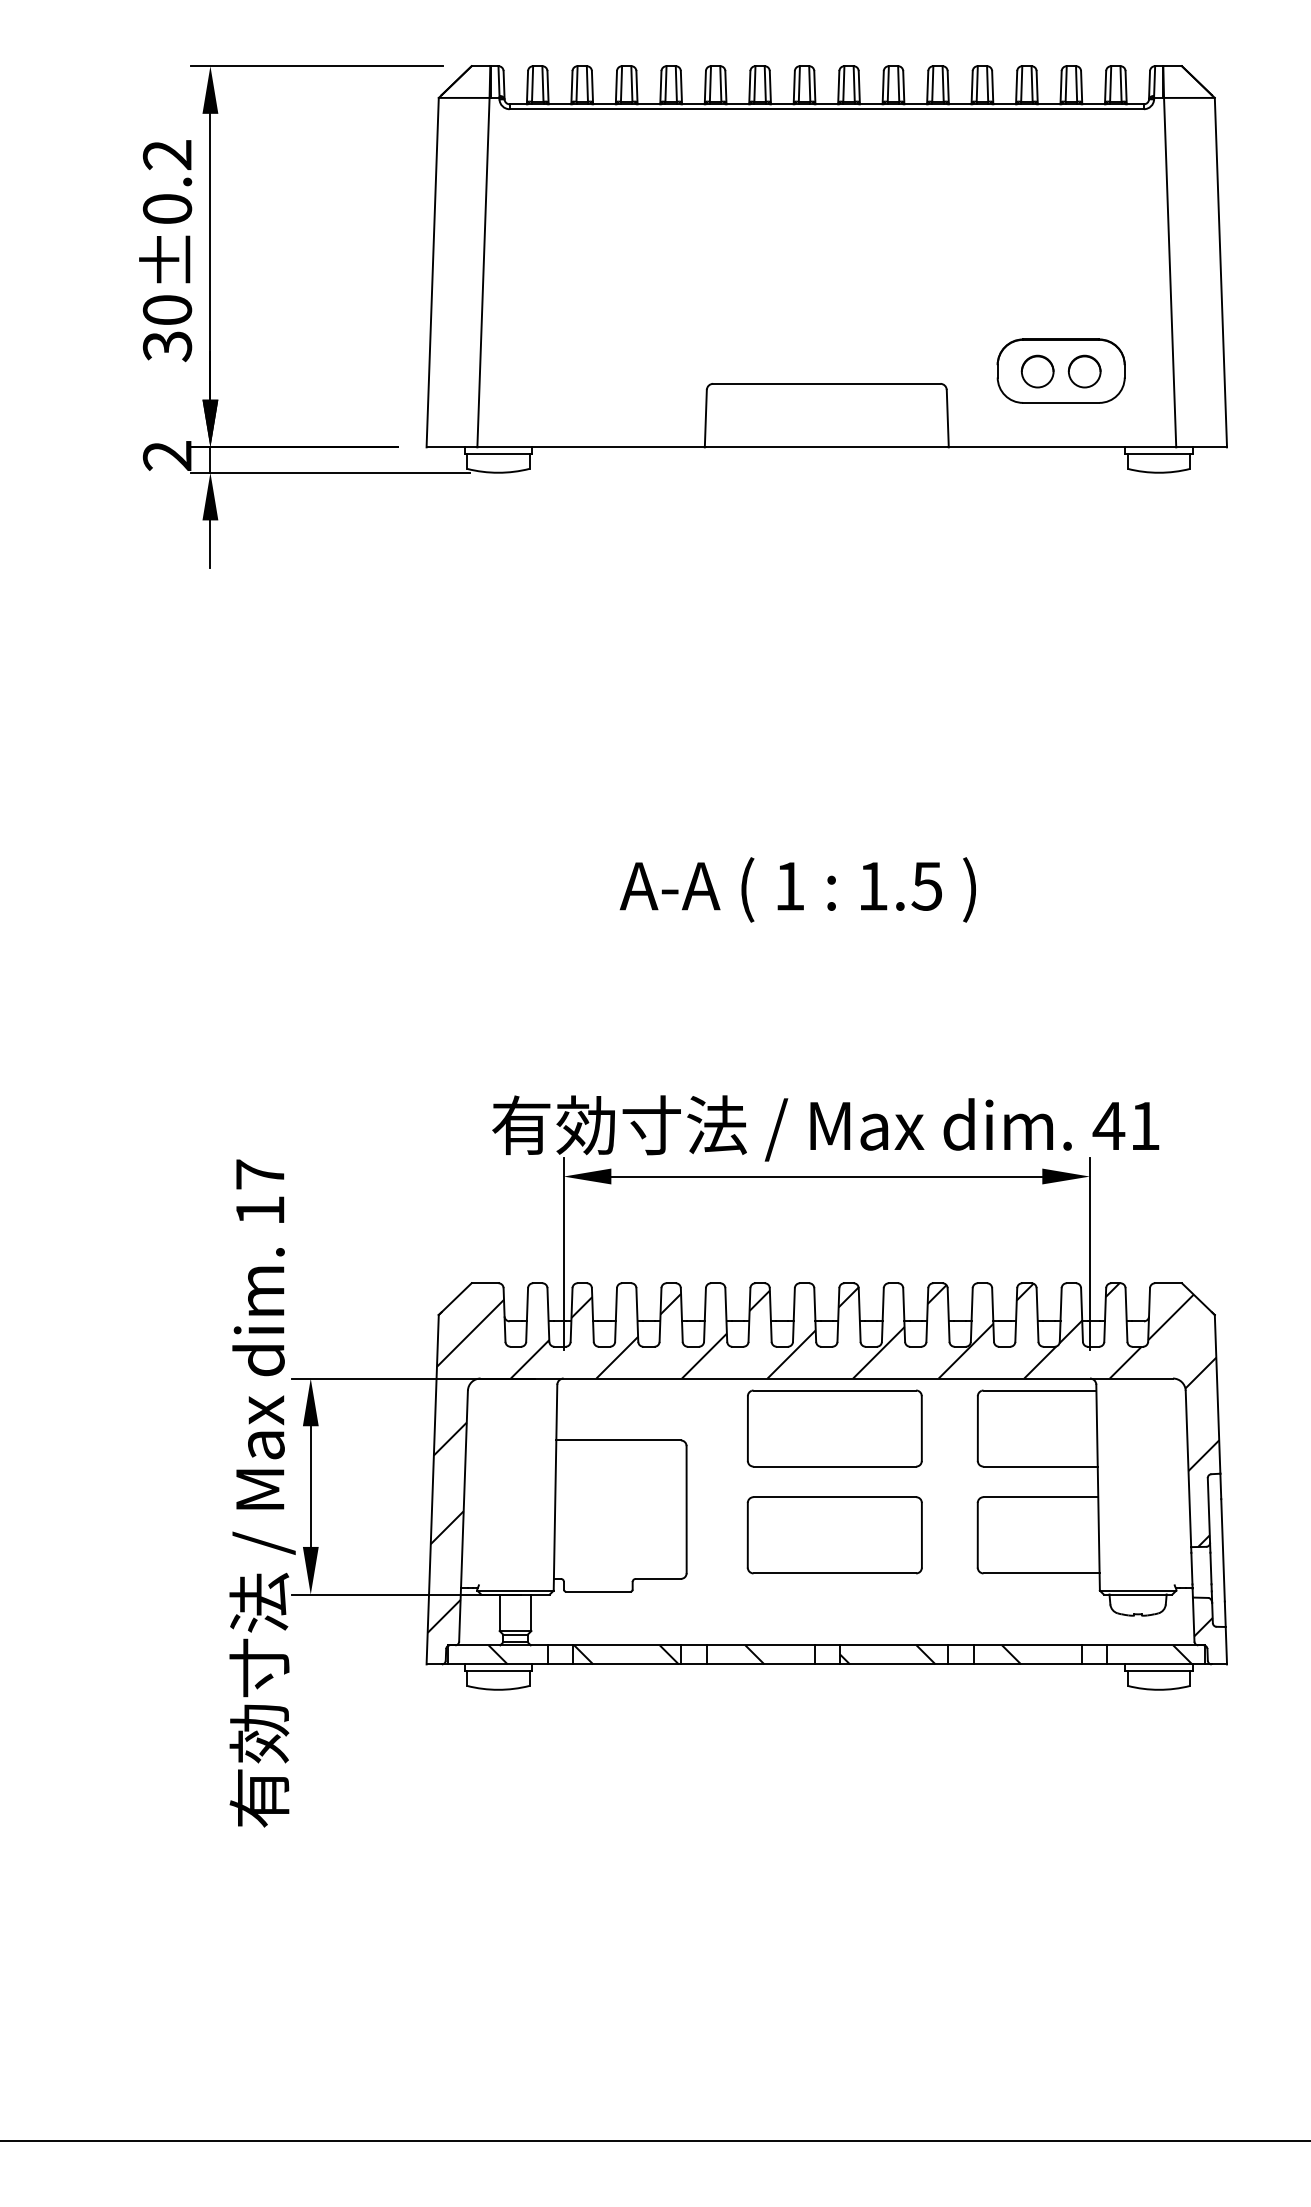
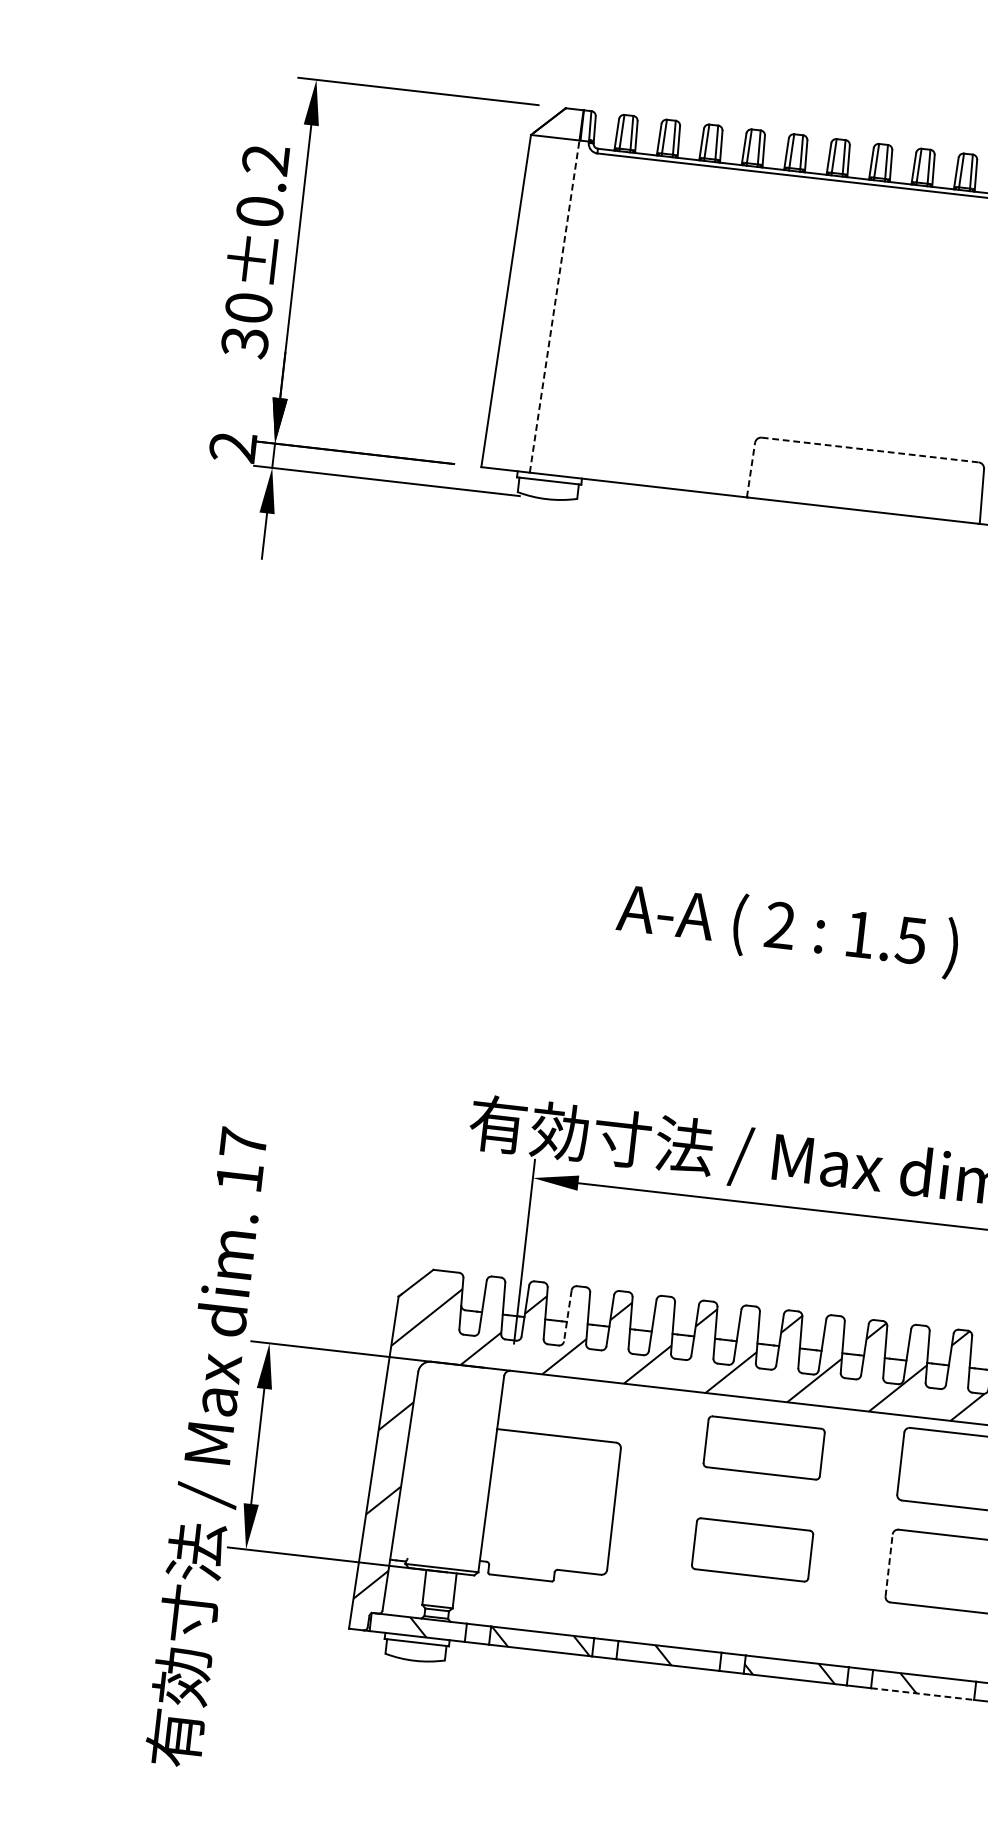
line: (483, 272) -> (554, 306), solid -> dashed
line: (826, 383) -> (869, 449), solid -> dashed
line: (705, 418) -> (750, 469), solid -> dashed
text: (789, 885) -> (780, 924), 1 -> 2
line: (616, 1315) -> (568, 1316), solid -> dashed
part: (834, 1428) -> (763, 1447), size x0.7
line: (977, 1534) -> (888, 1564), solid -> dashed
part: (834, 1535) -> (752, 1550), size x0.7
line: (1027, 1664) -> (922, 1694), solid -> dashed

